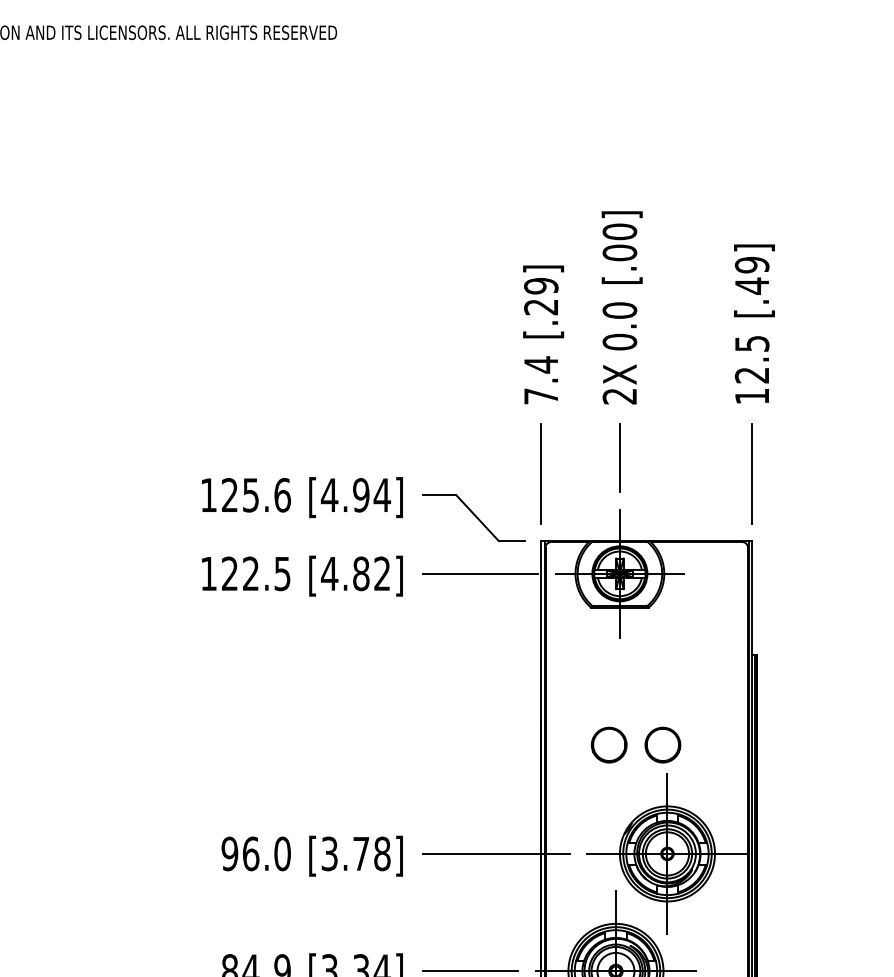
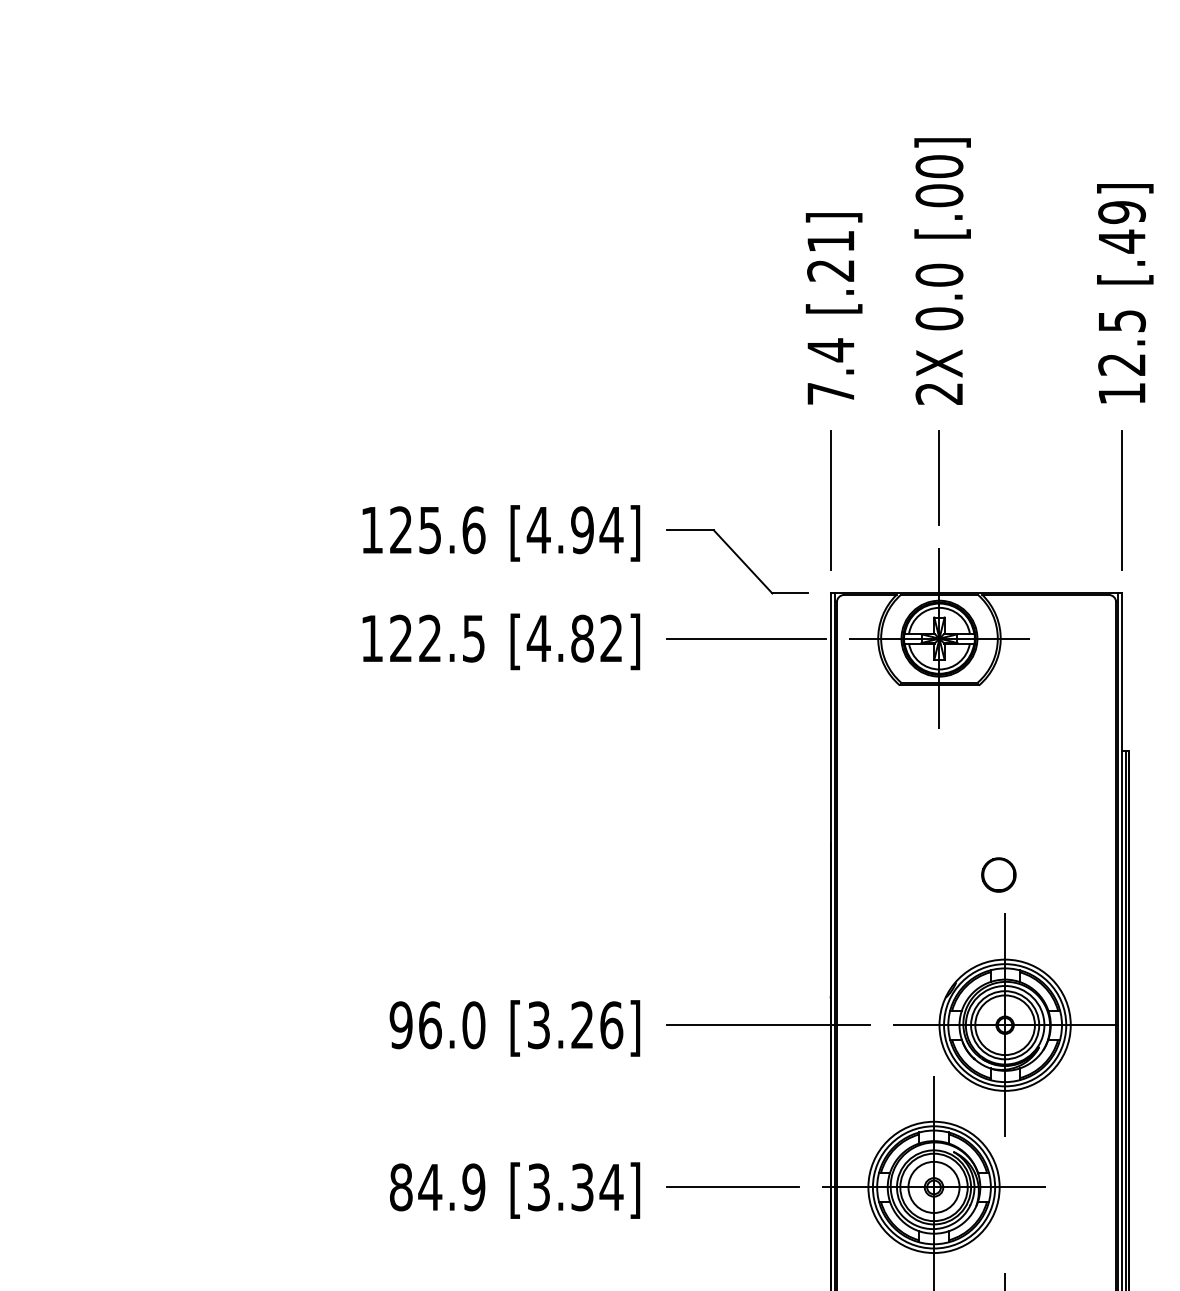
text: (541, 286) -> (831, 242), [.29] -> [.21]
part: (608, 744) -> (923, 874), removed
part: (662, 744) -> (998, 874), size x0.7
text: (371, 853) -> (596, 1024), [3.78] -> [3.26]

